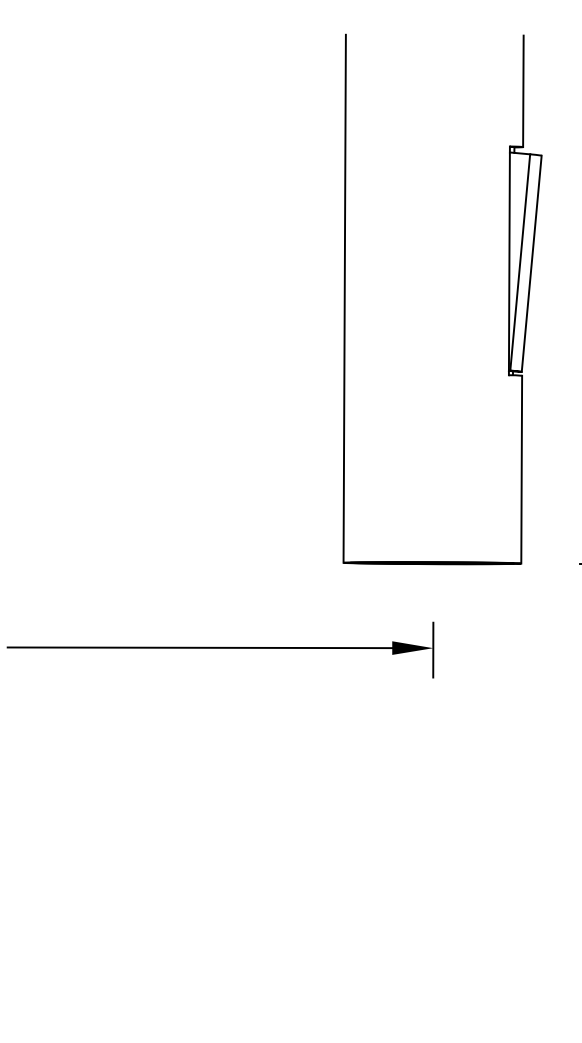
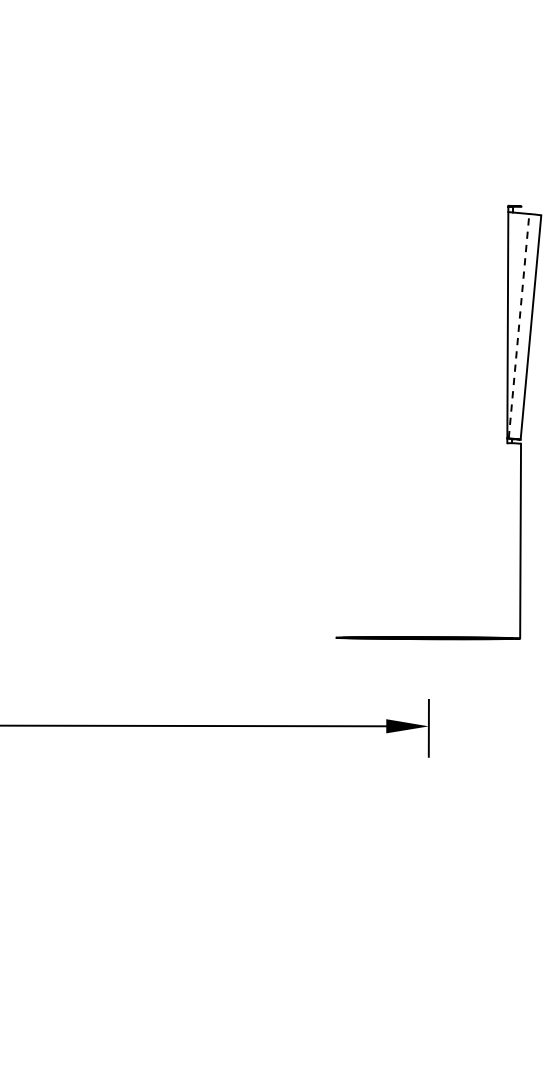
line: (523, 91) -> (522, 148), removed
line: (520, 262) -> (519, 326), solid -> dashed
line: (344, 298) -> (336, 363), removed

